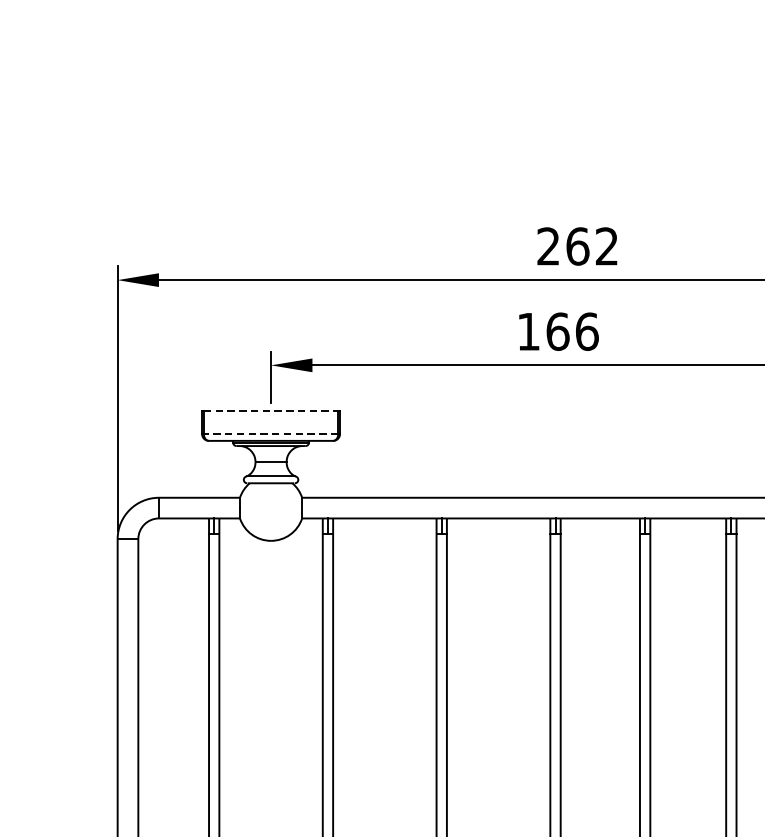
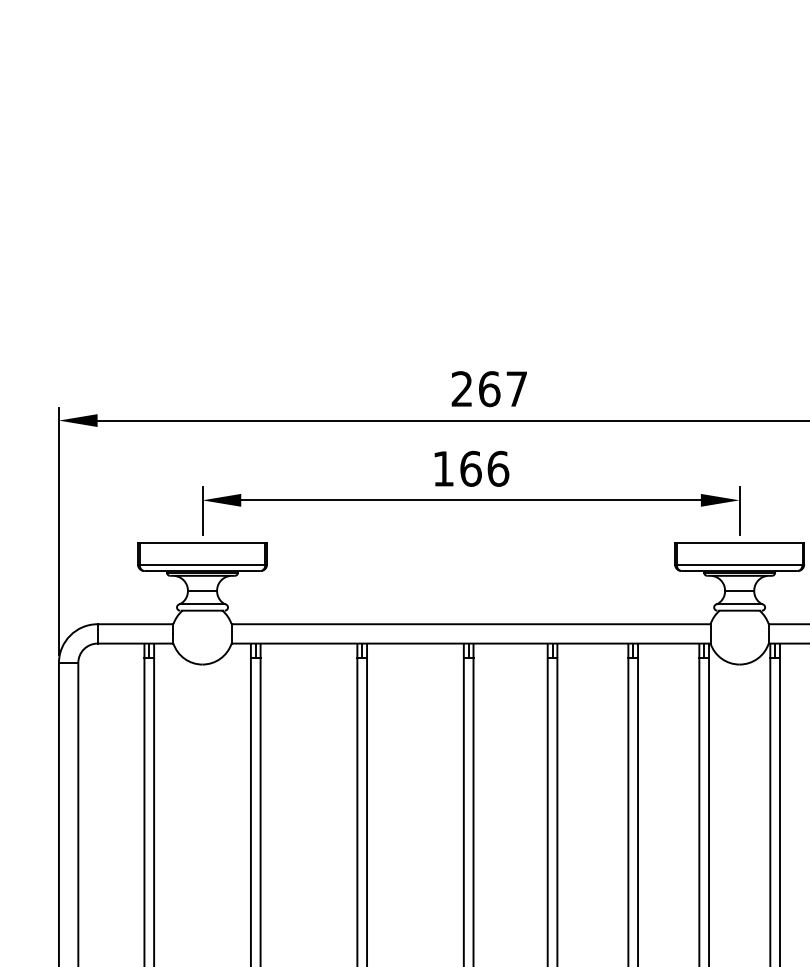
text: (606, 245) -> (516, 388), 262 -> 267
line: (271, 411) -> (202, 543), dashed -> solid
line: (271, 433) -> (202, 564), dashed -> solid

